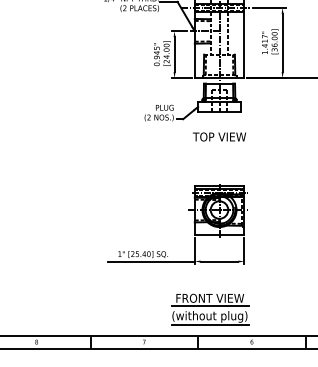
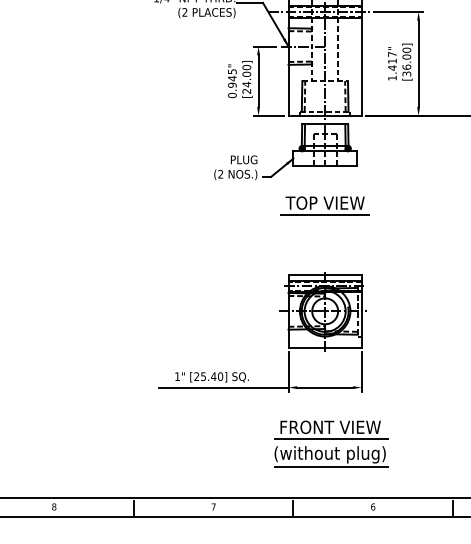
line: (219, 144) -> (325, 214), added
part: (210, 309) -> (331, 443), moved

